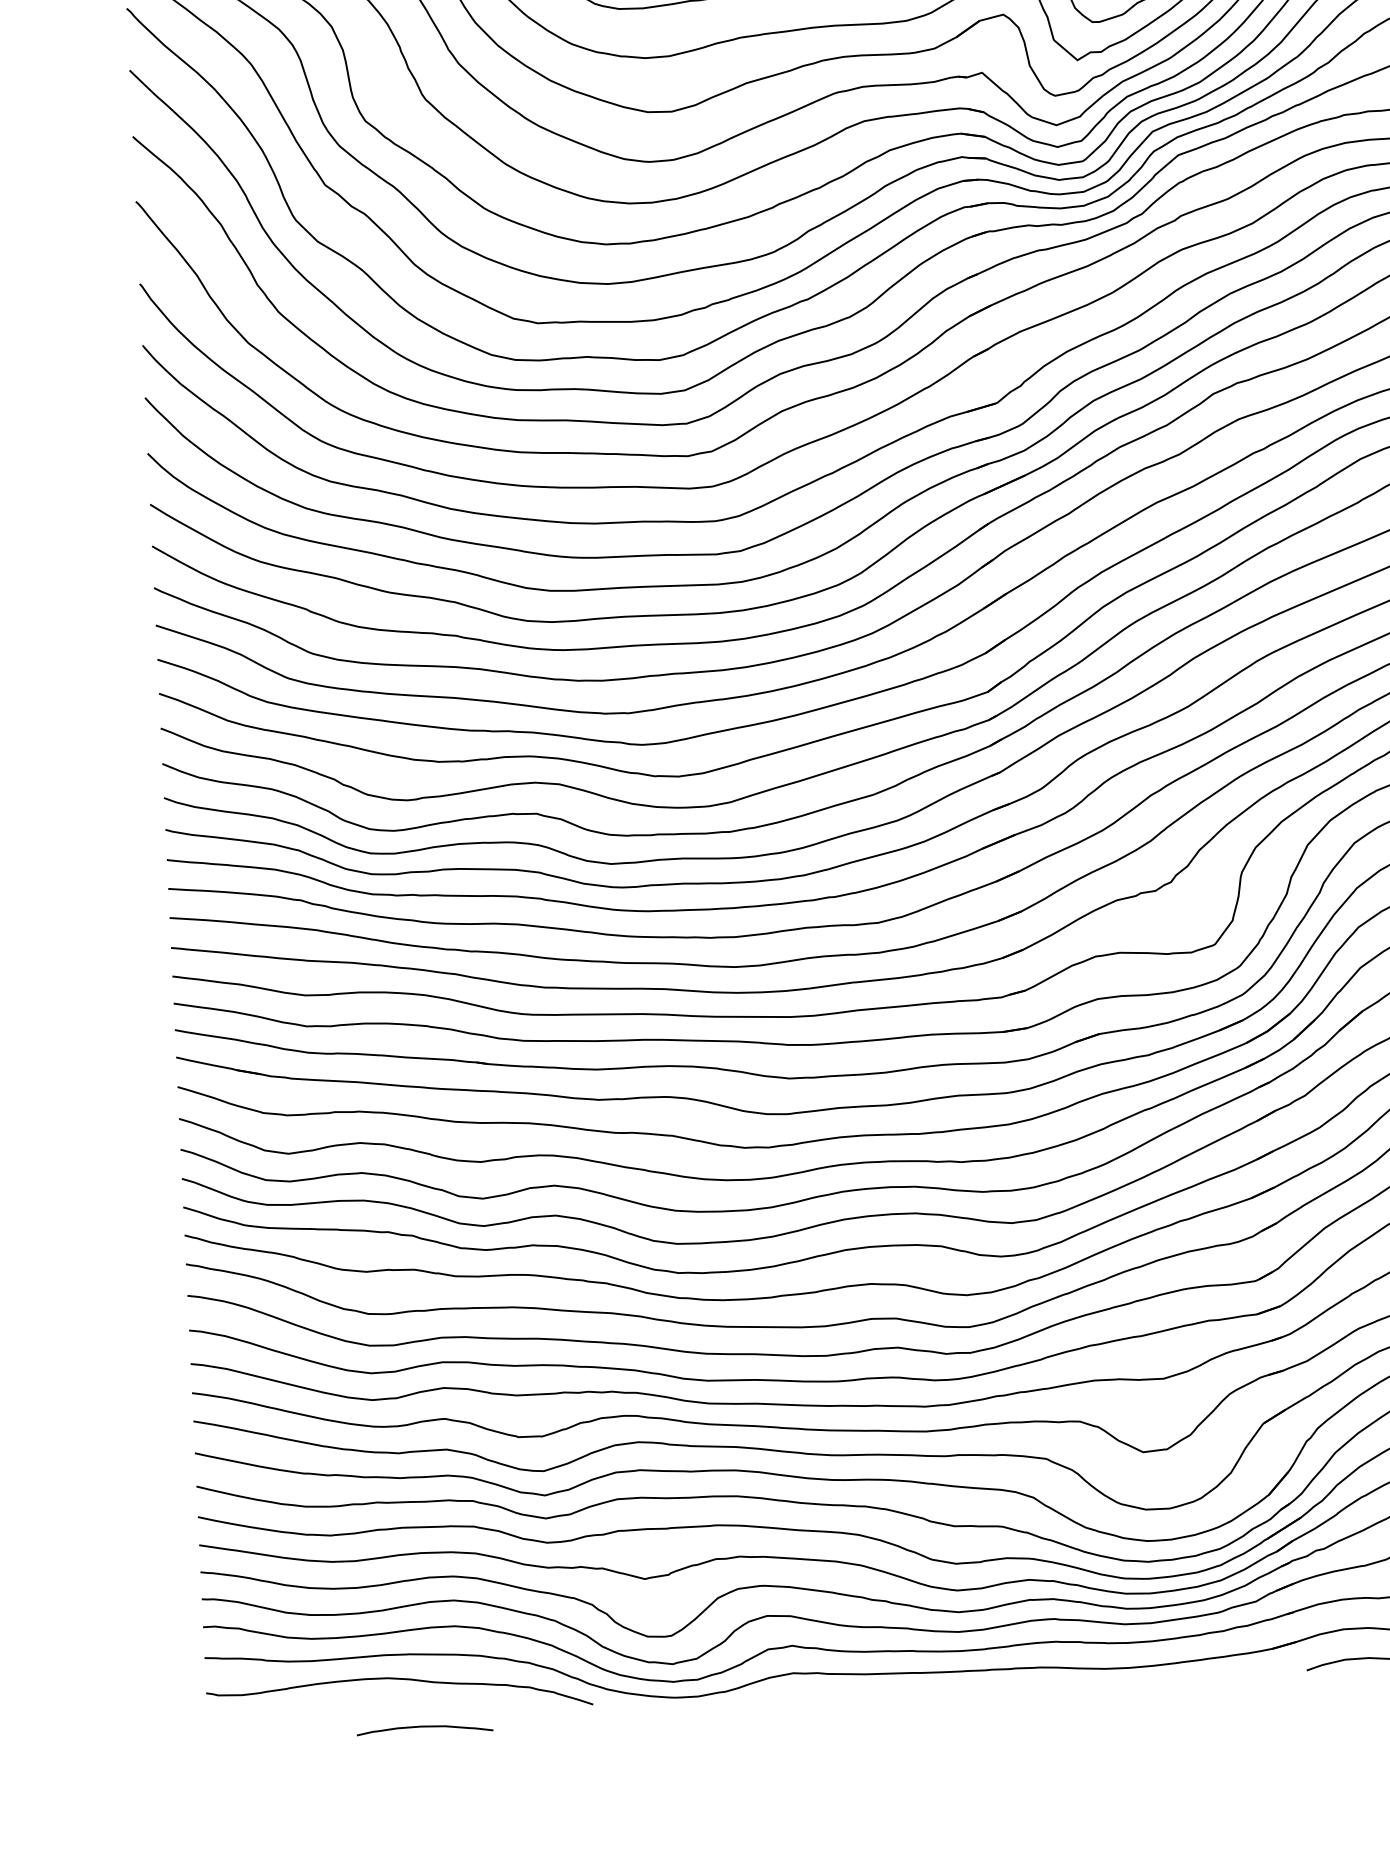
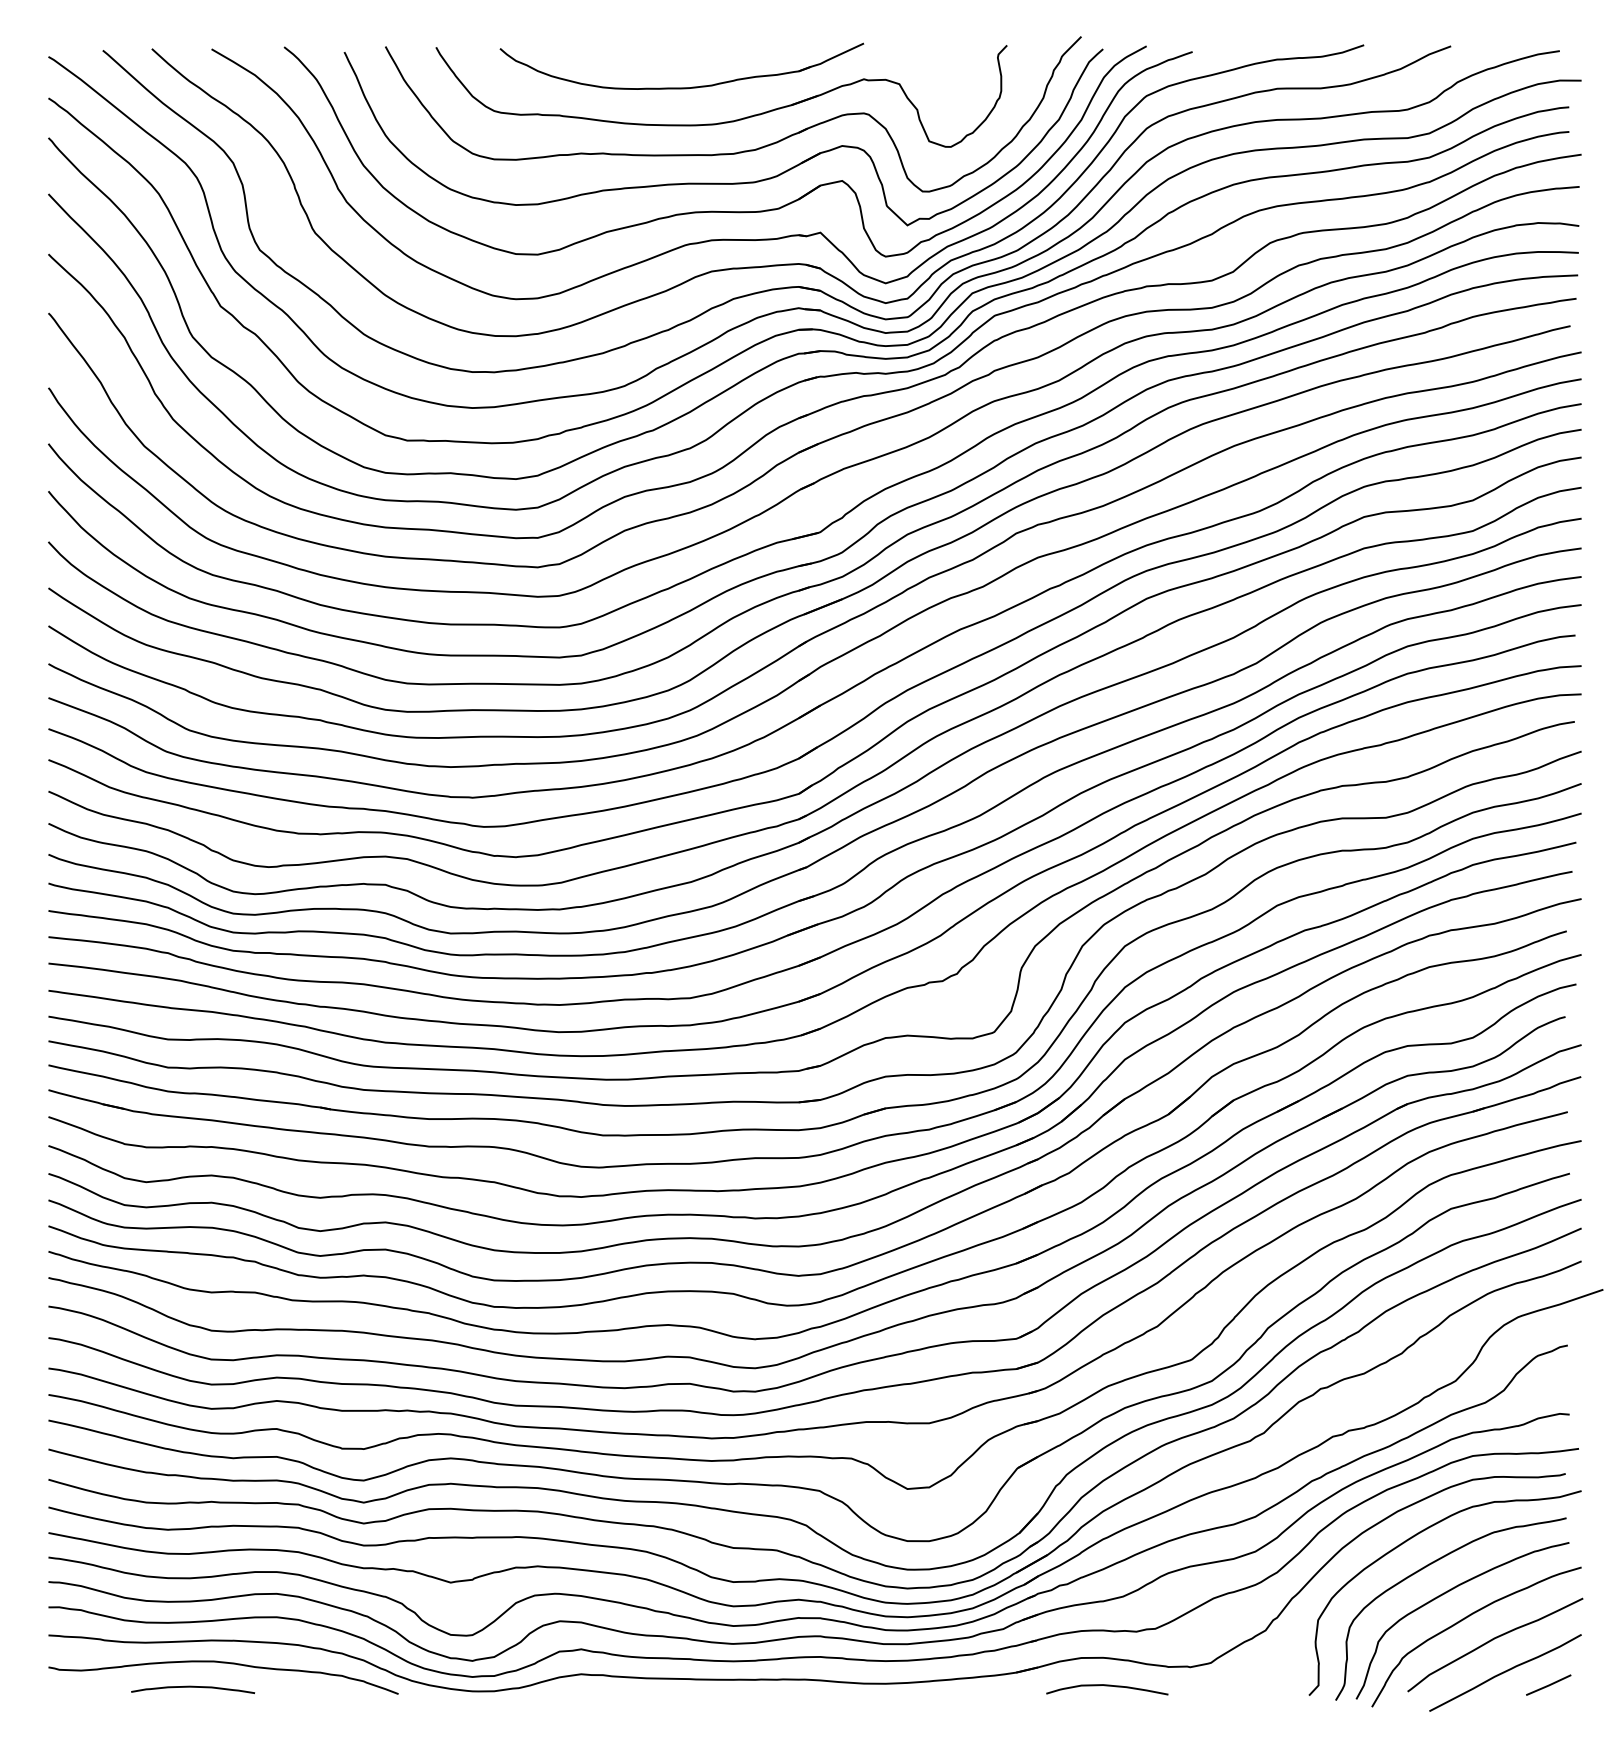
curve: (425, 1727) -> (193, 1687), moved

